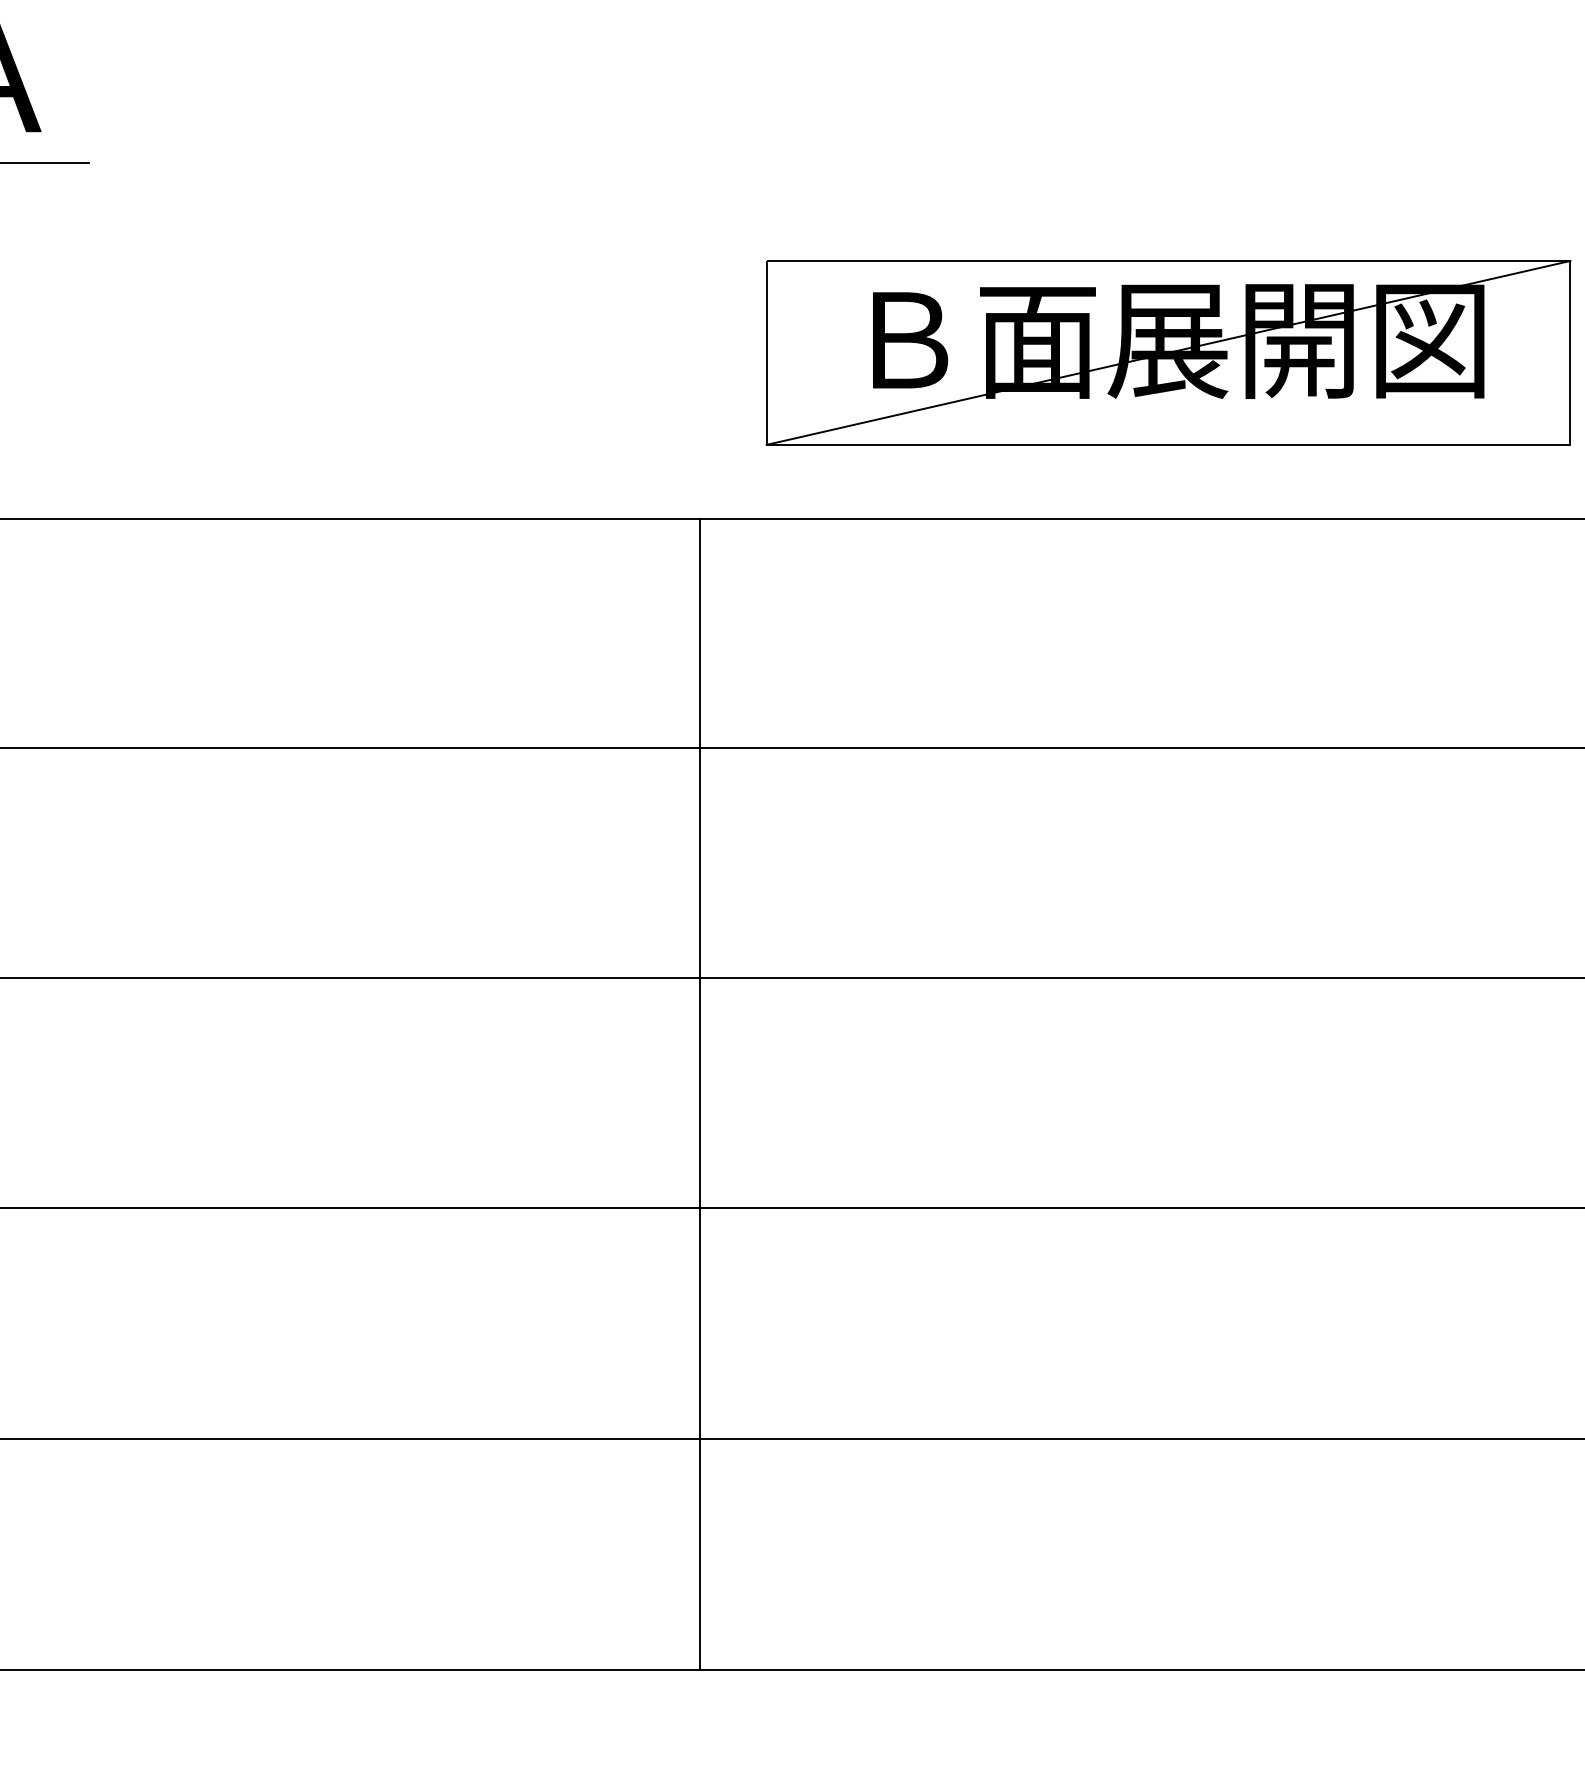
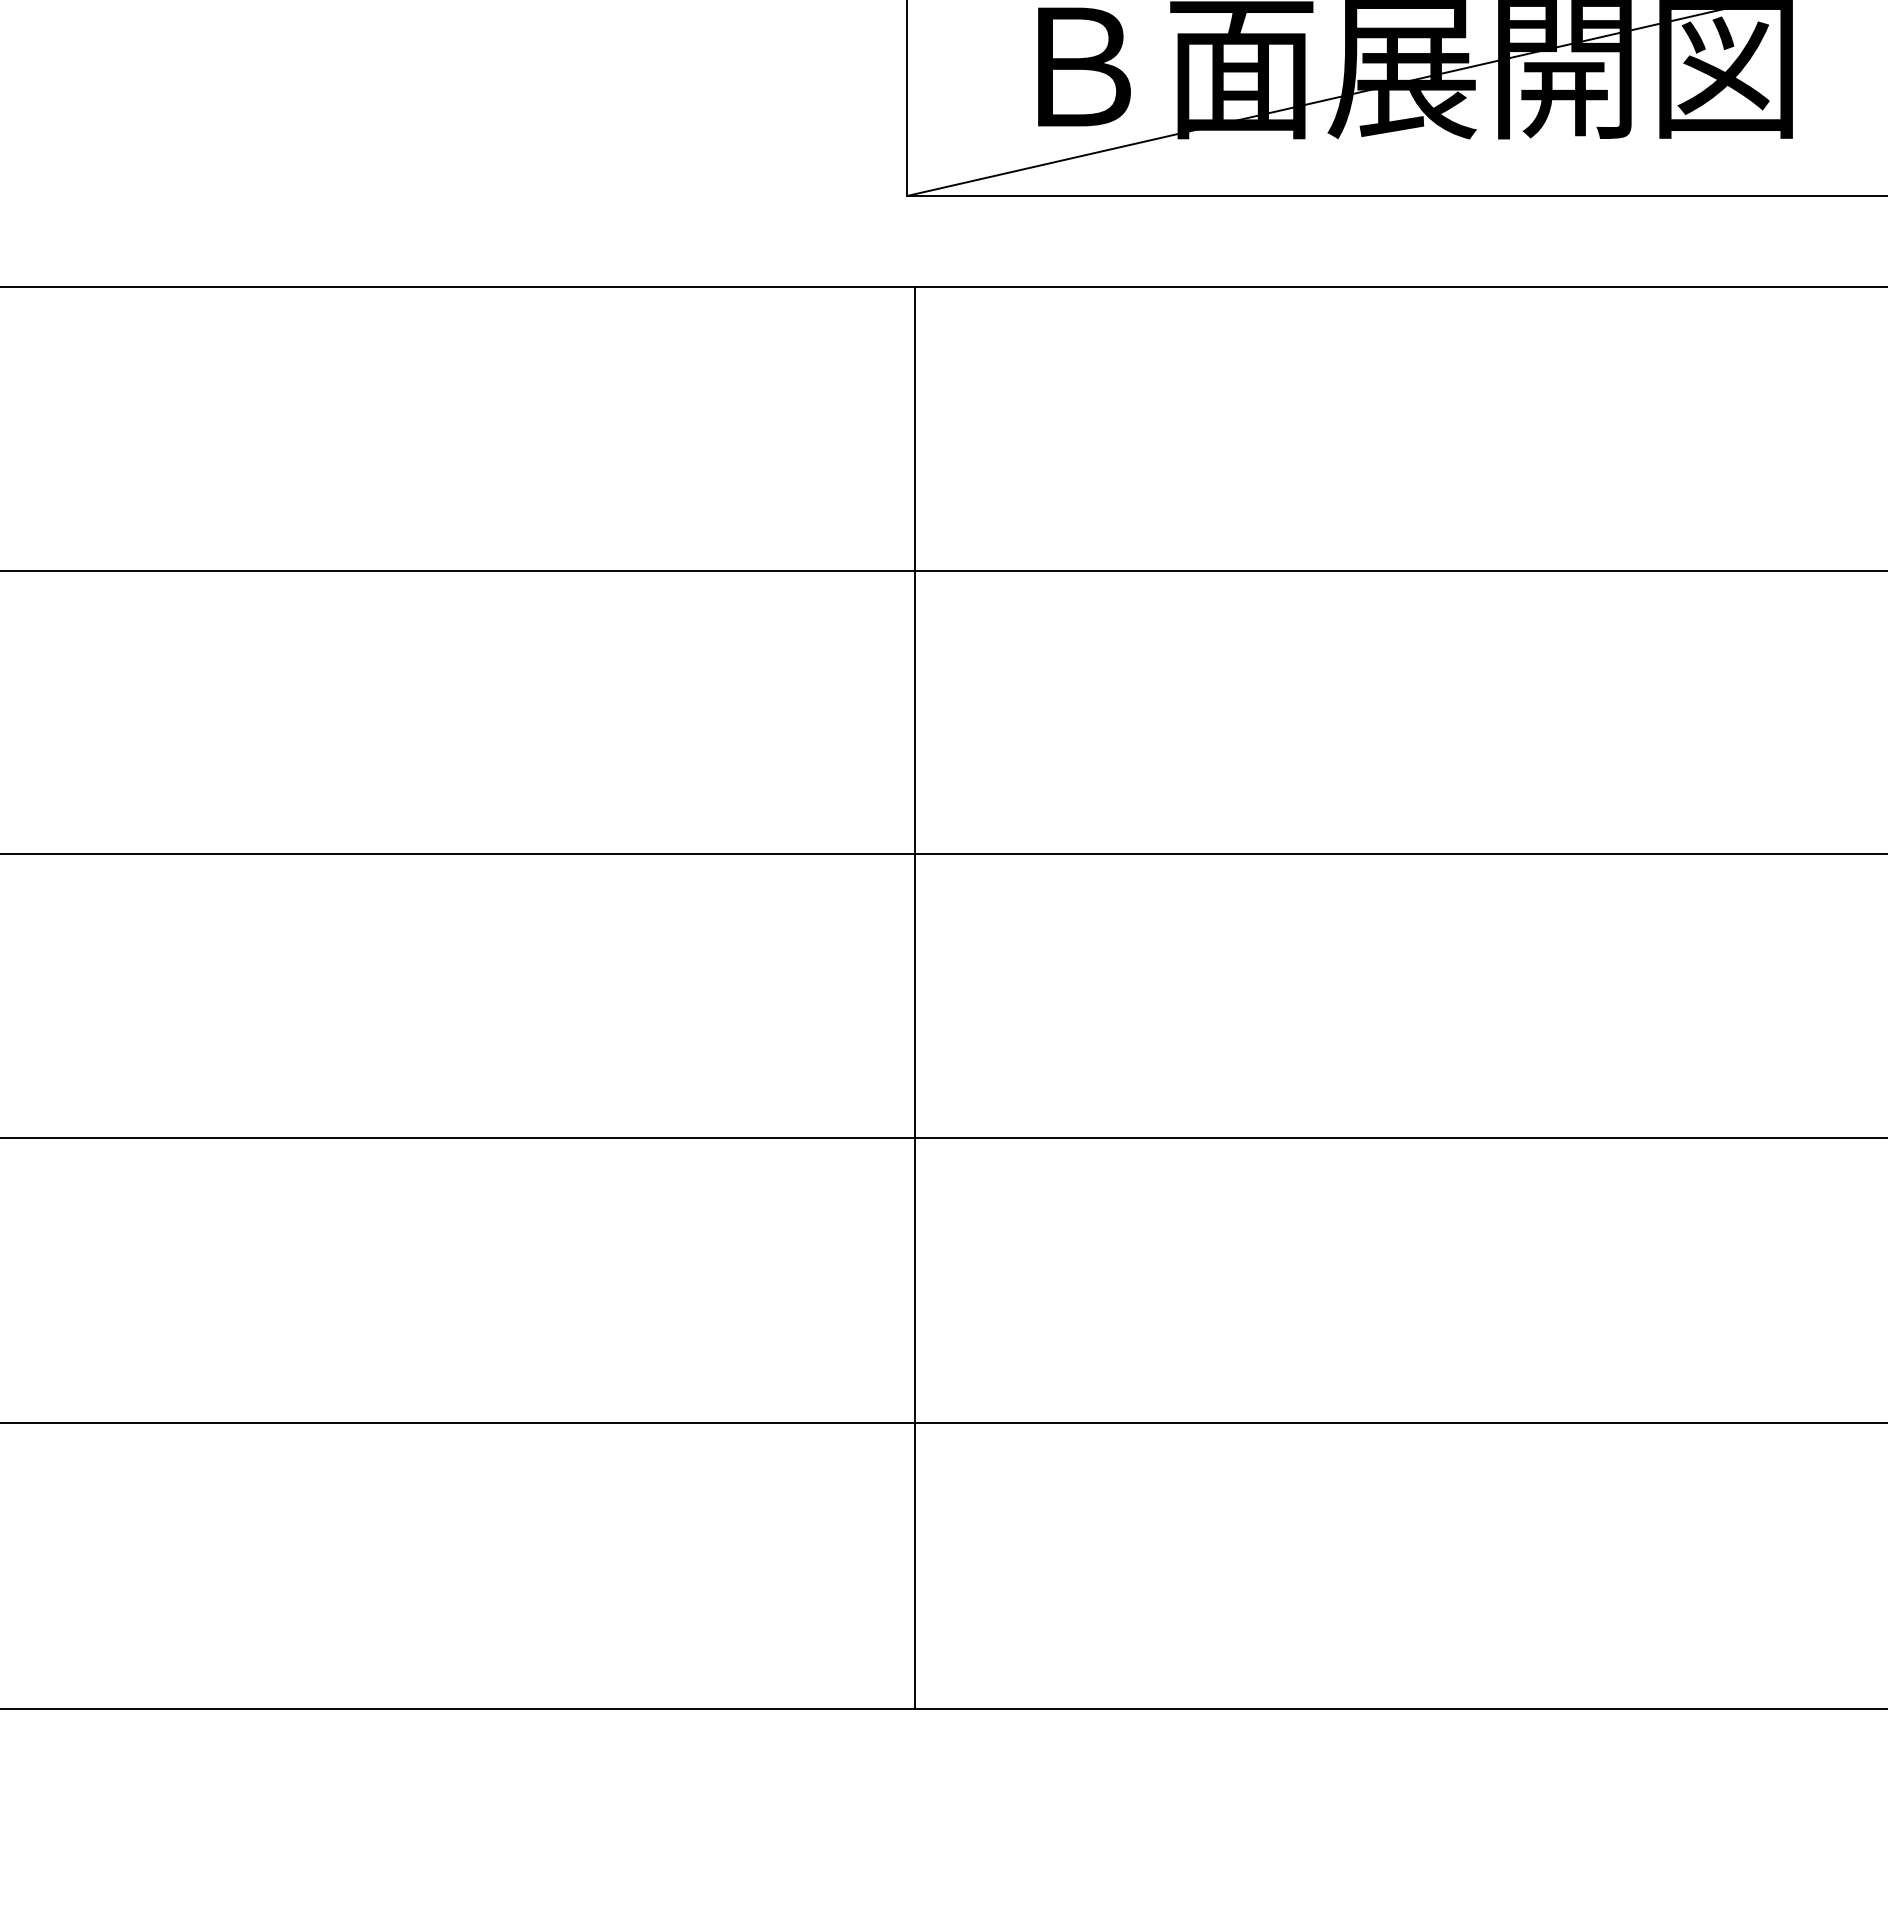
line: (699, 1094) -> (915, 997), moved

